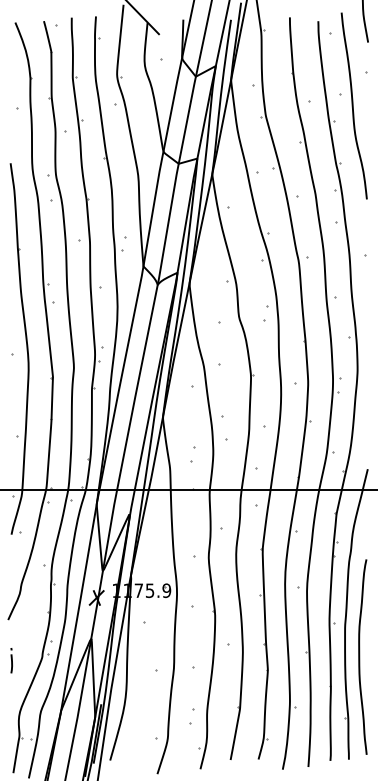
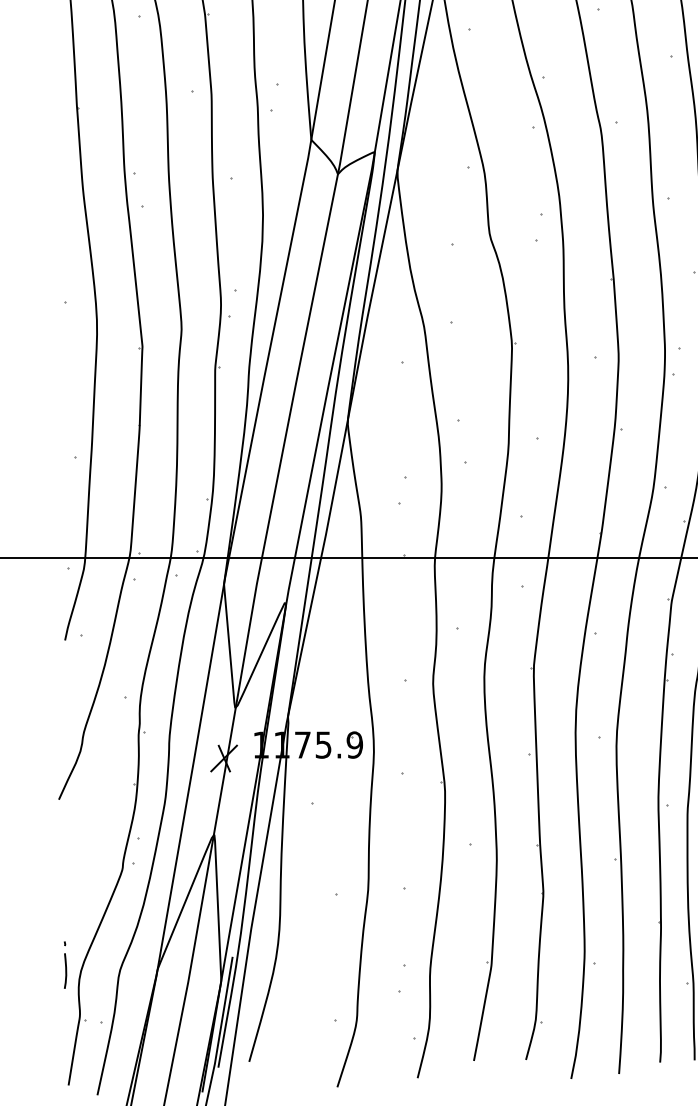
line: (11, 660) -> (65, 964), moved

